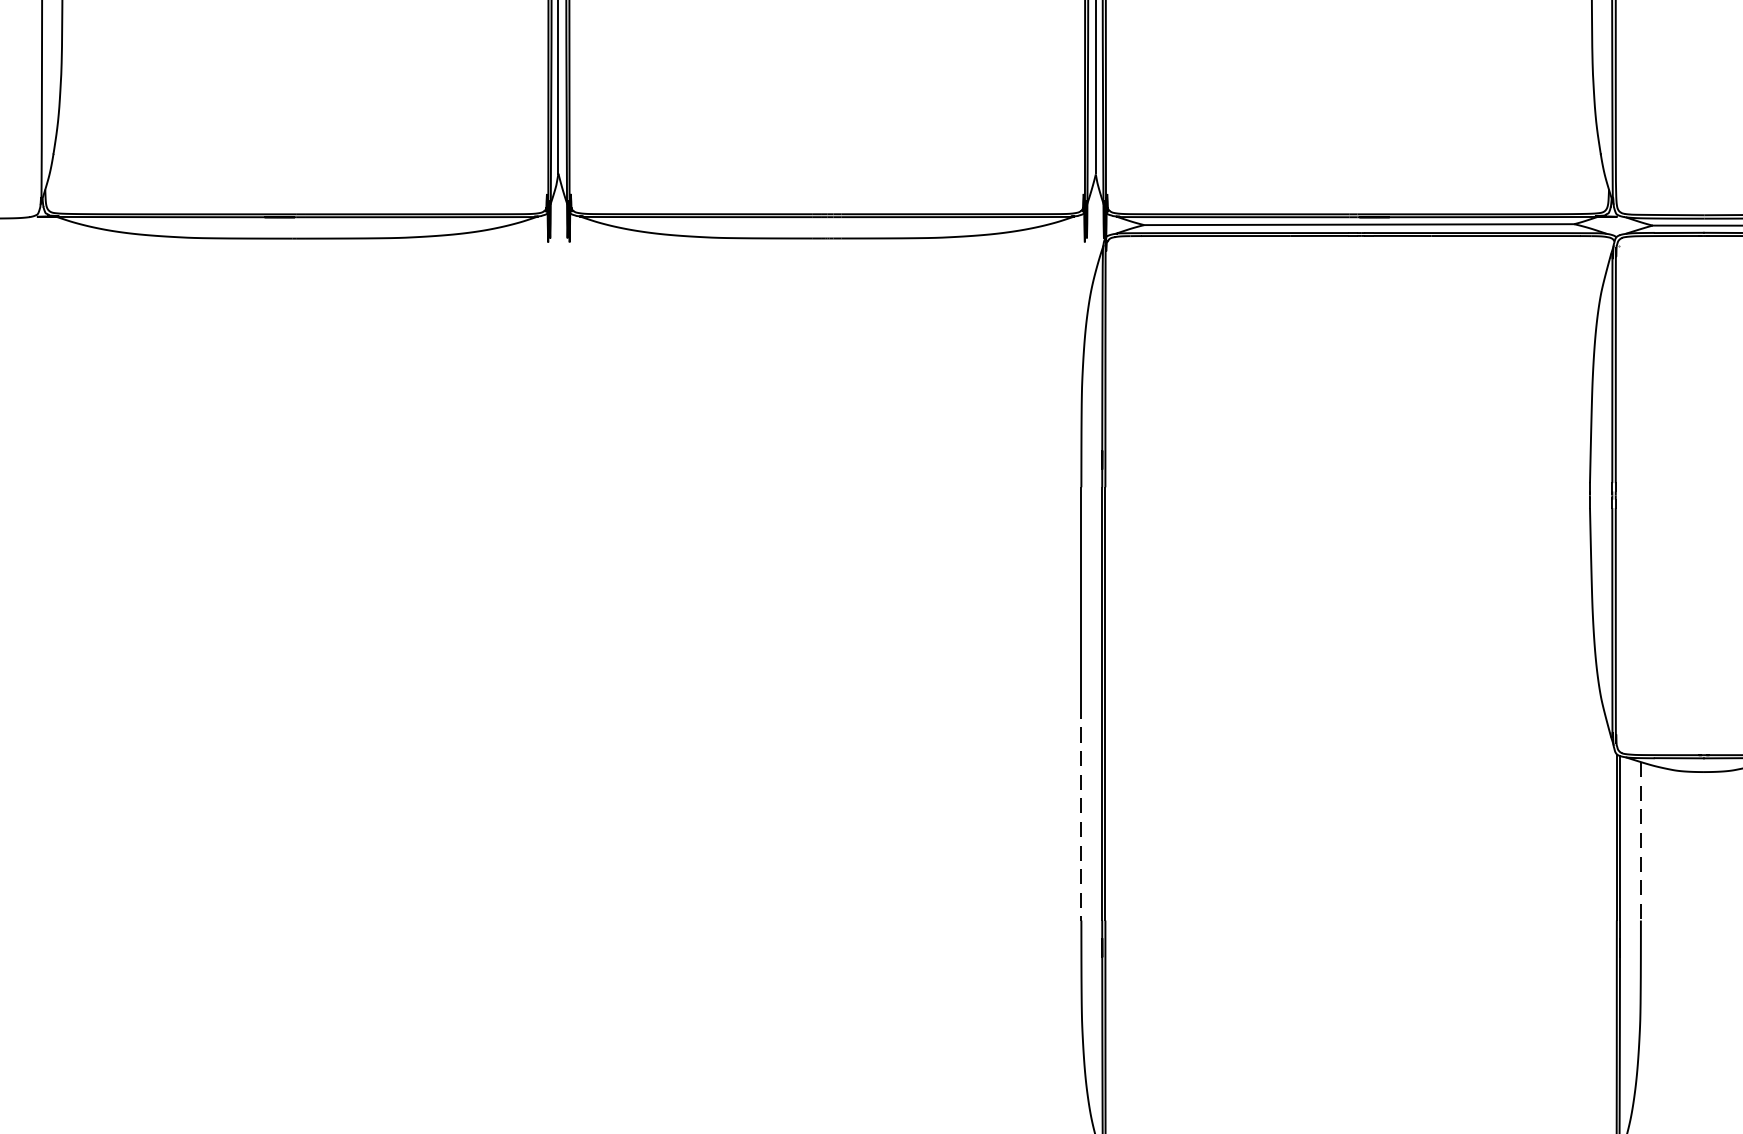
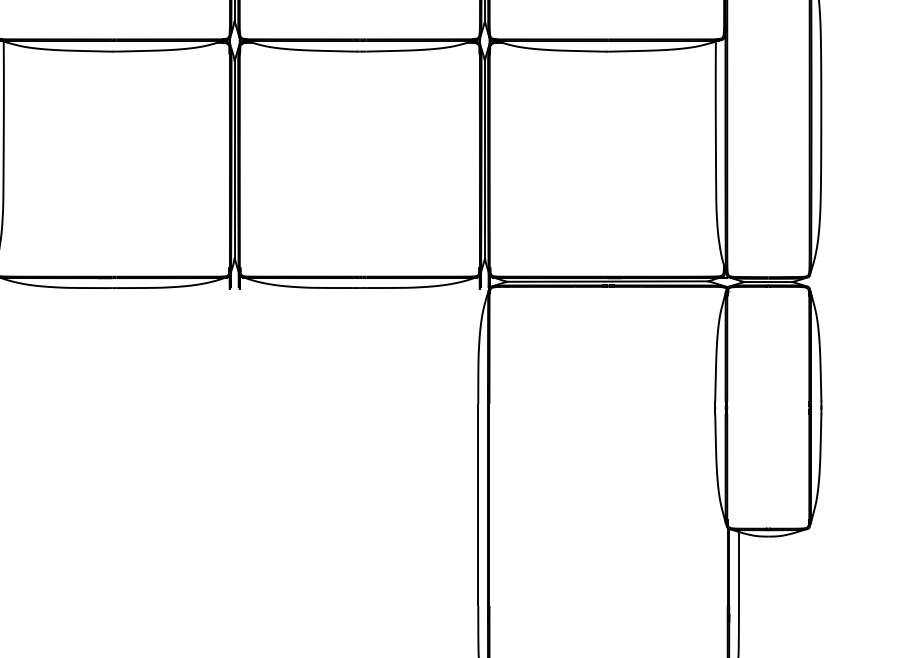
line: (1081, 812) -> (478, 555), dashed -> solid
line: (1639, 840) -> (738, 568), dashed -> solid

